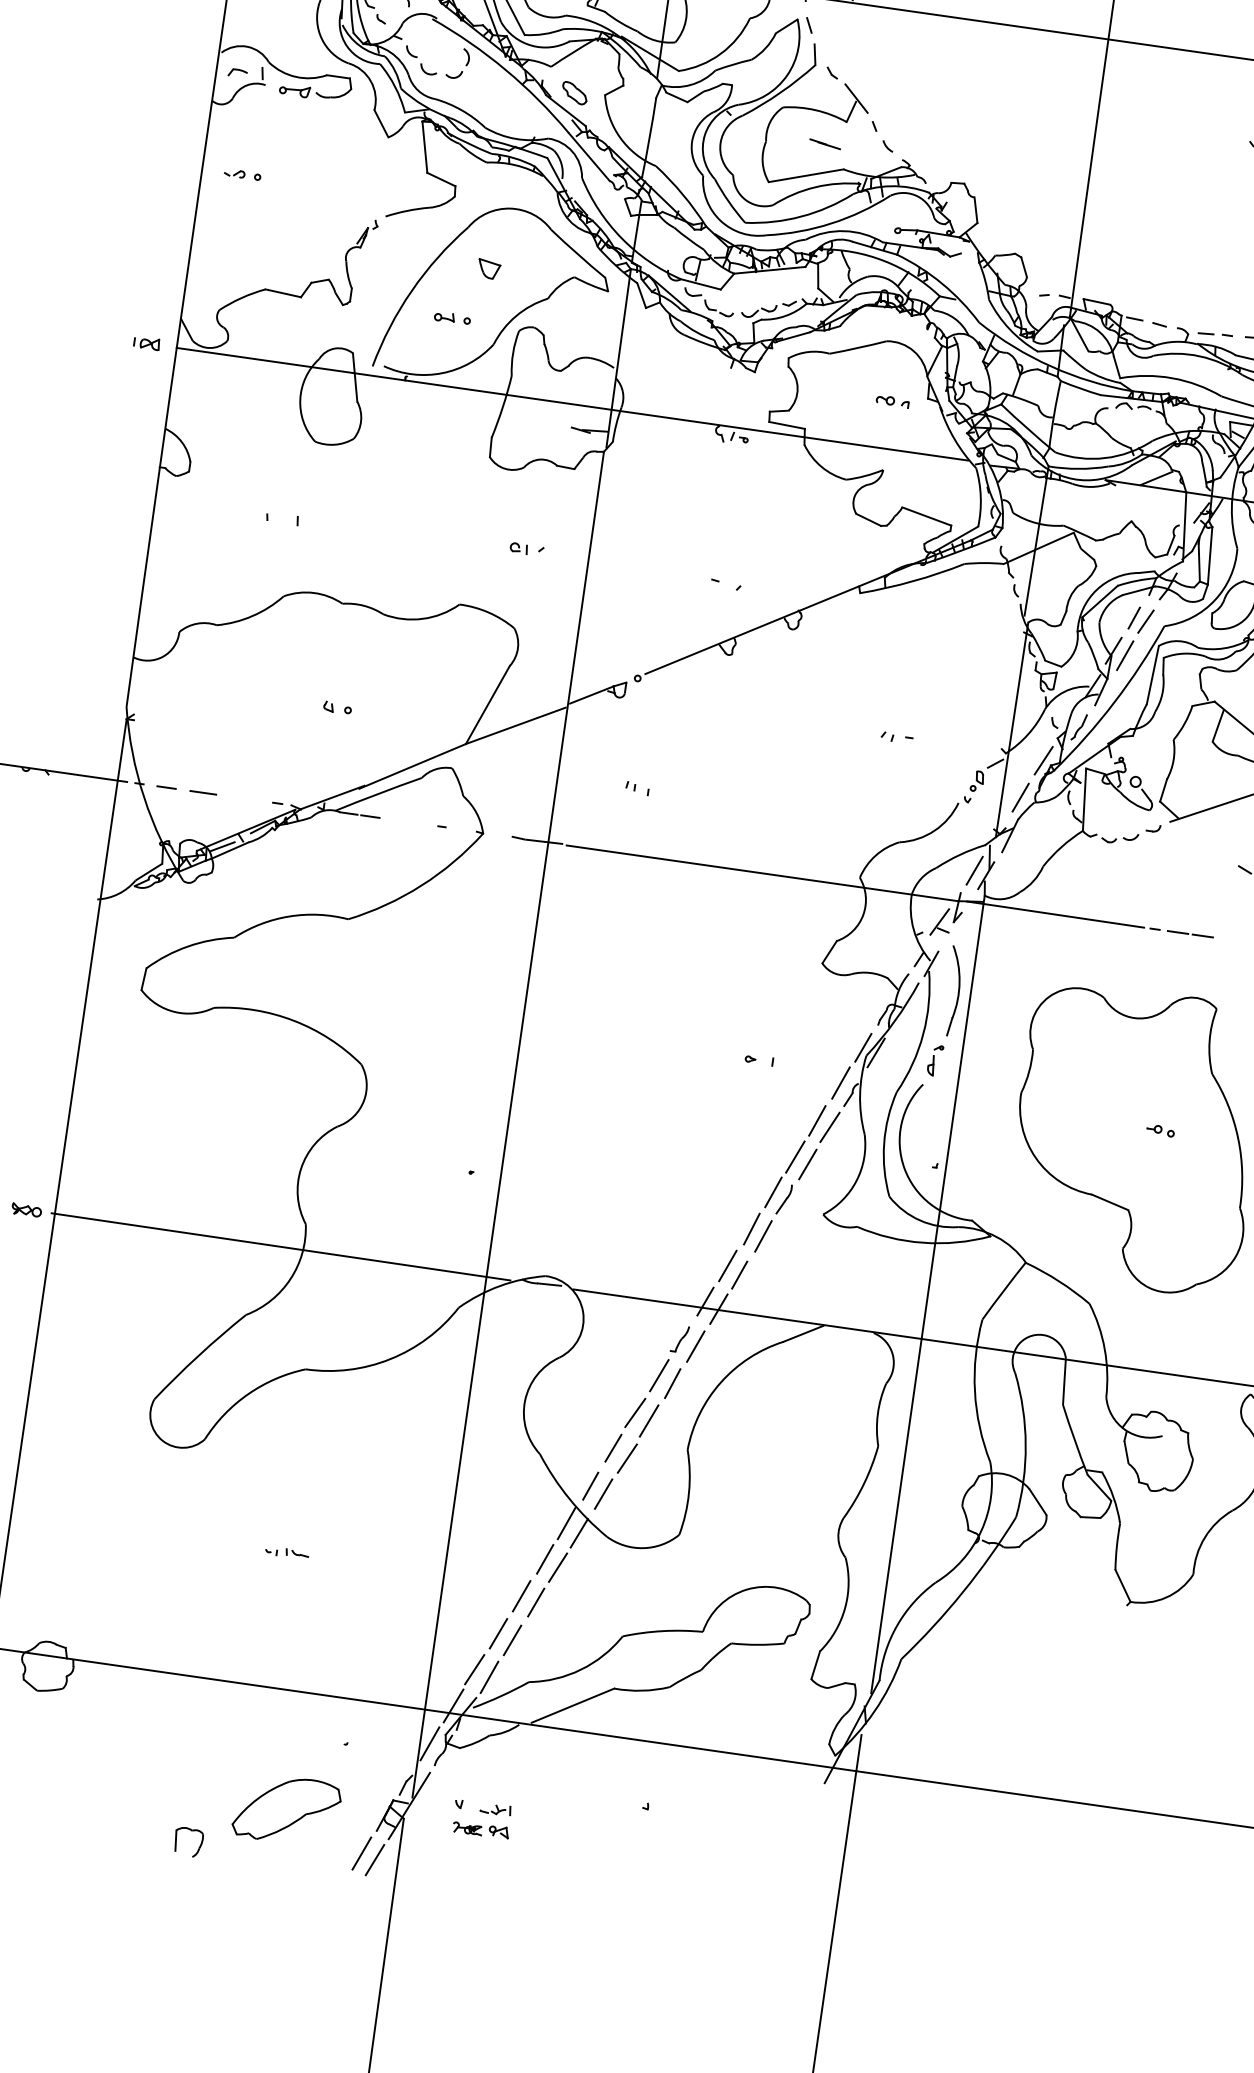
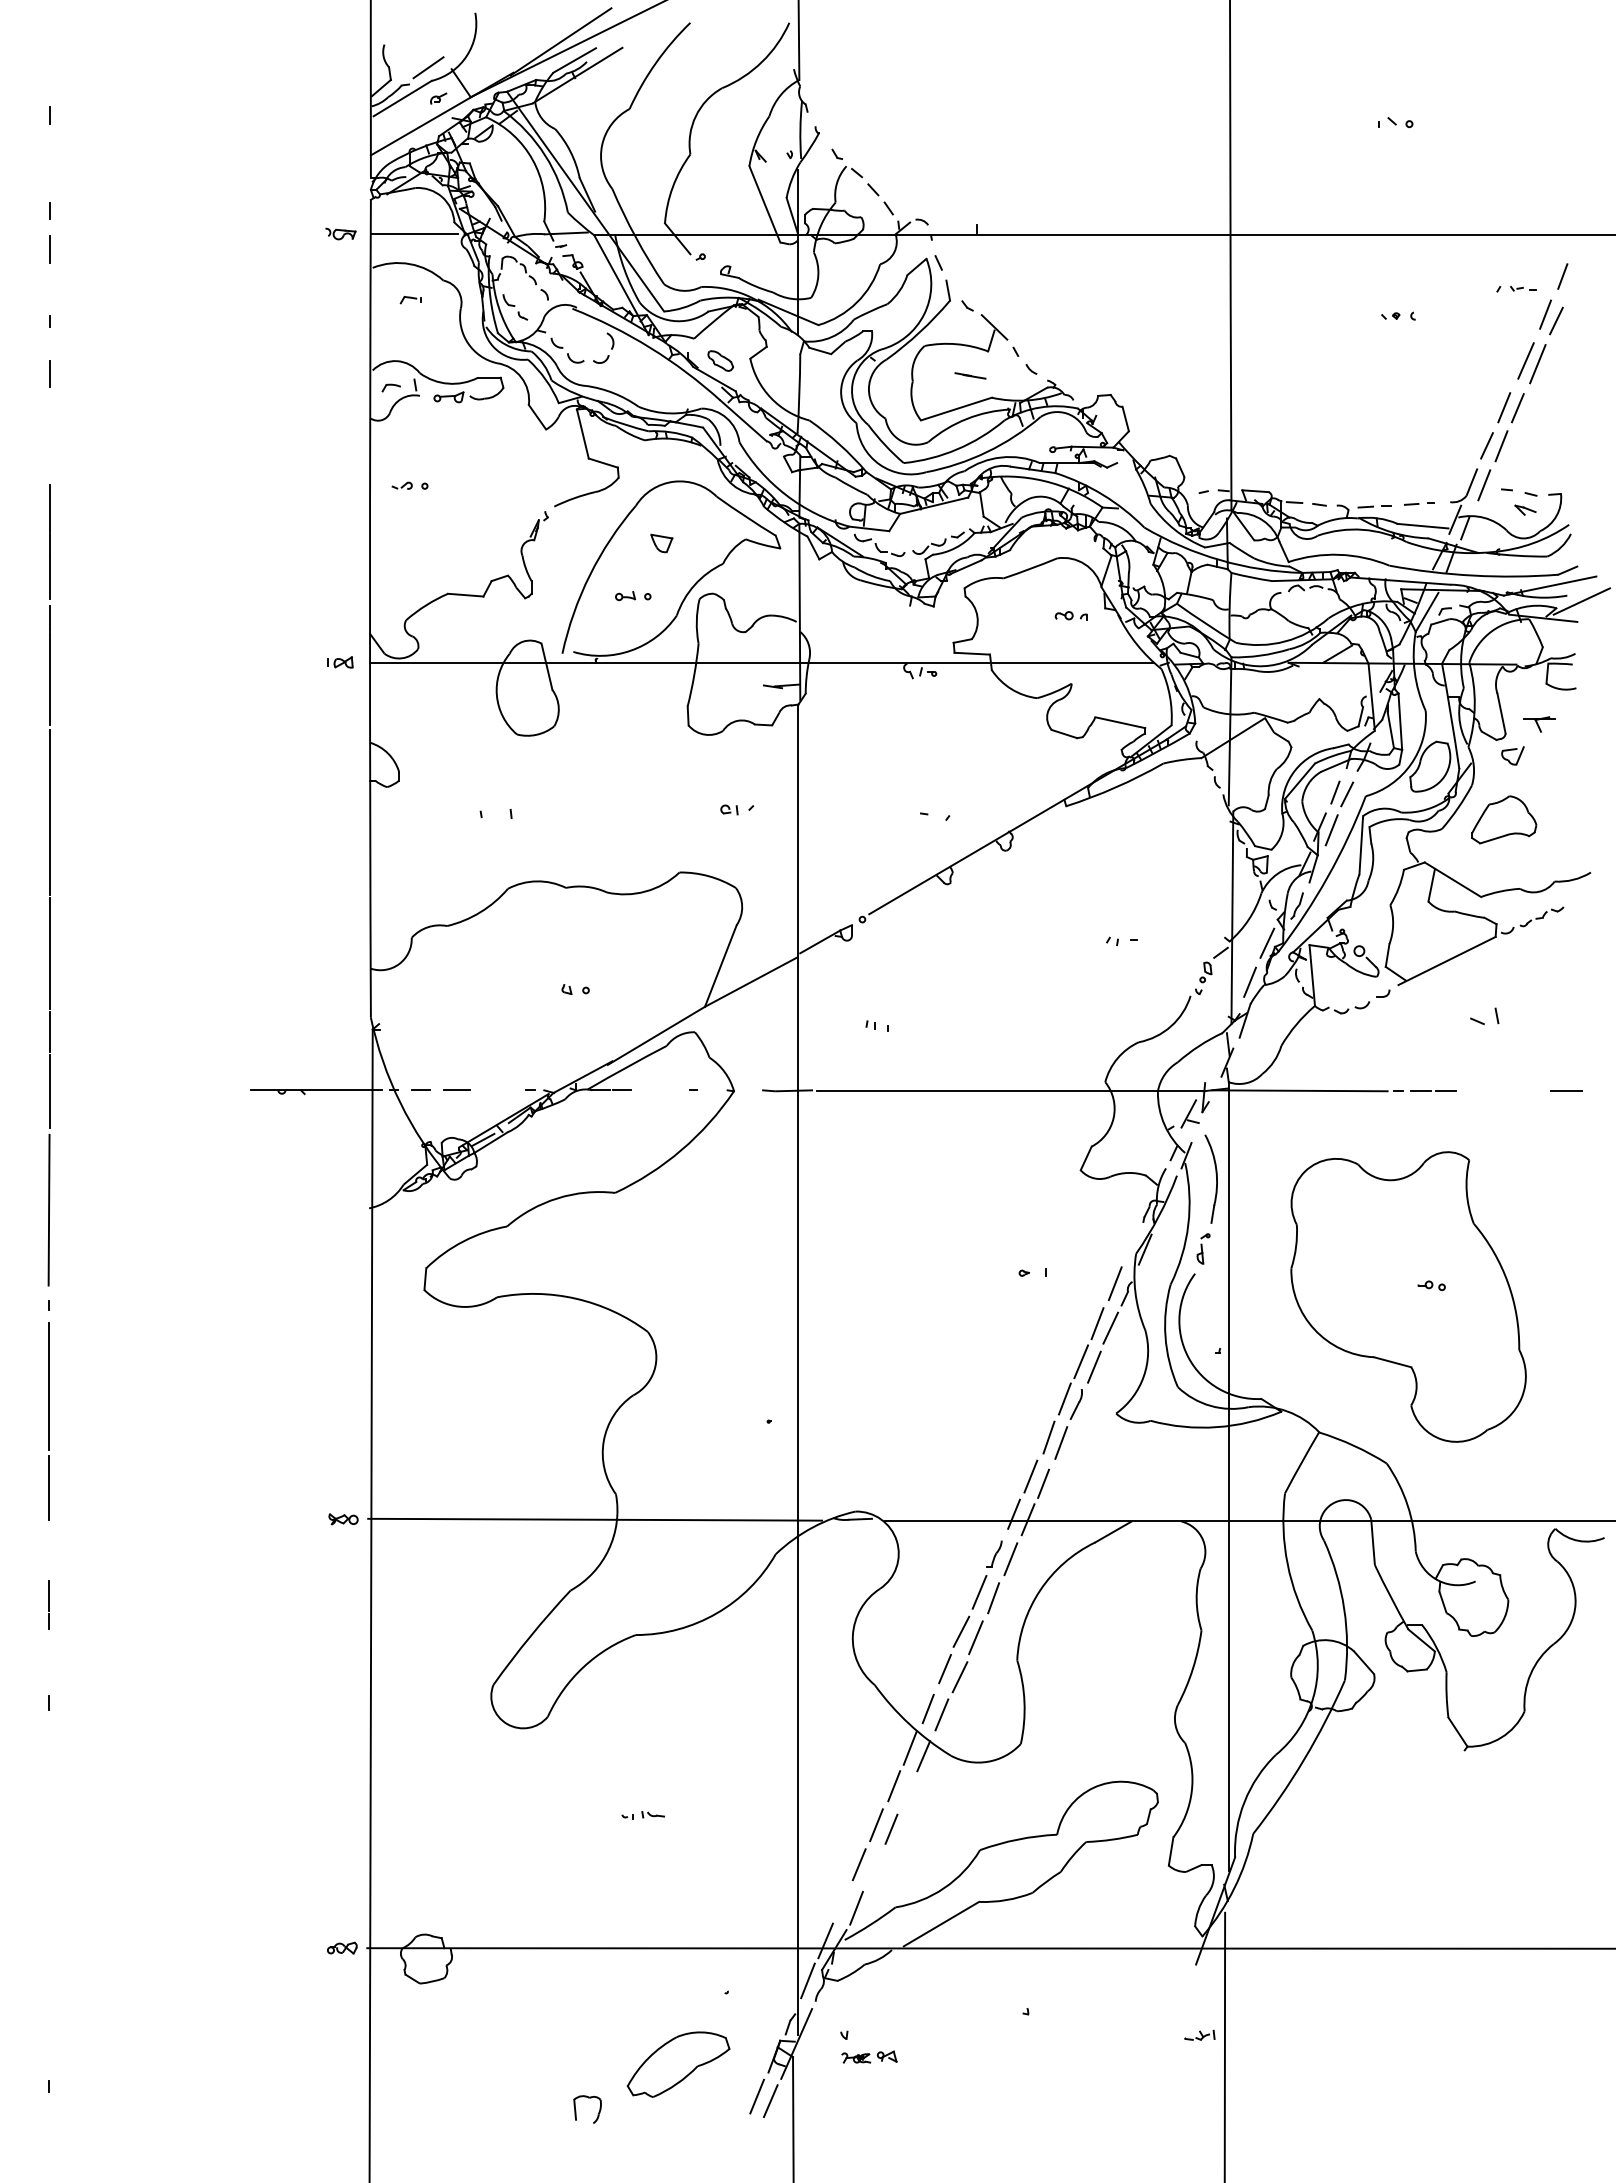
line: (974, 870) -> (1215, 1059), removed
line: (862, 1047) -> (1131, 1246), removed
line: (557, 1567) -> (907, 1792), removed
line: (512, 1639) -> (873, 1868), removed
line: (474, 1669) -> (840, 1902), removed
part: (495, 1808) -> (1199, 2034), moved

